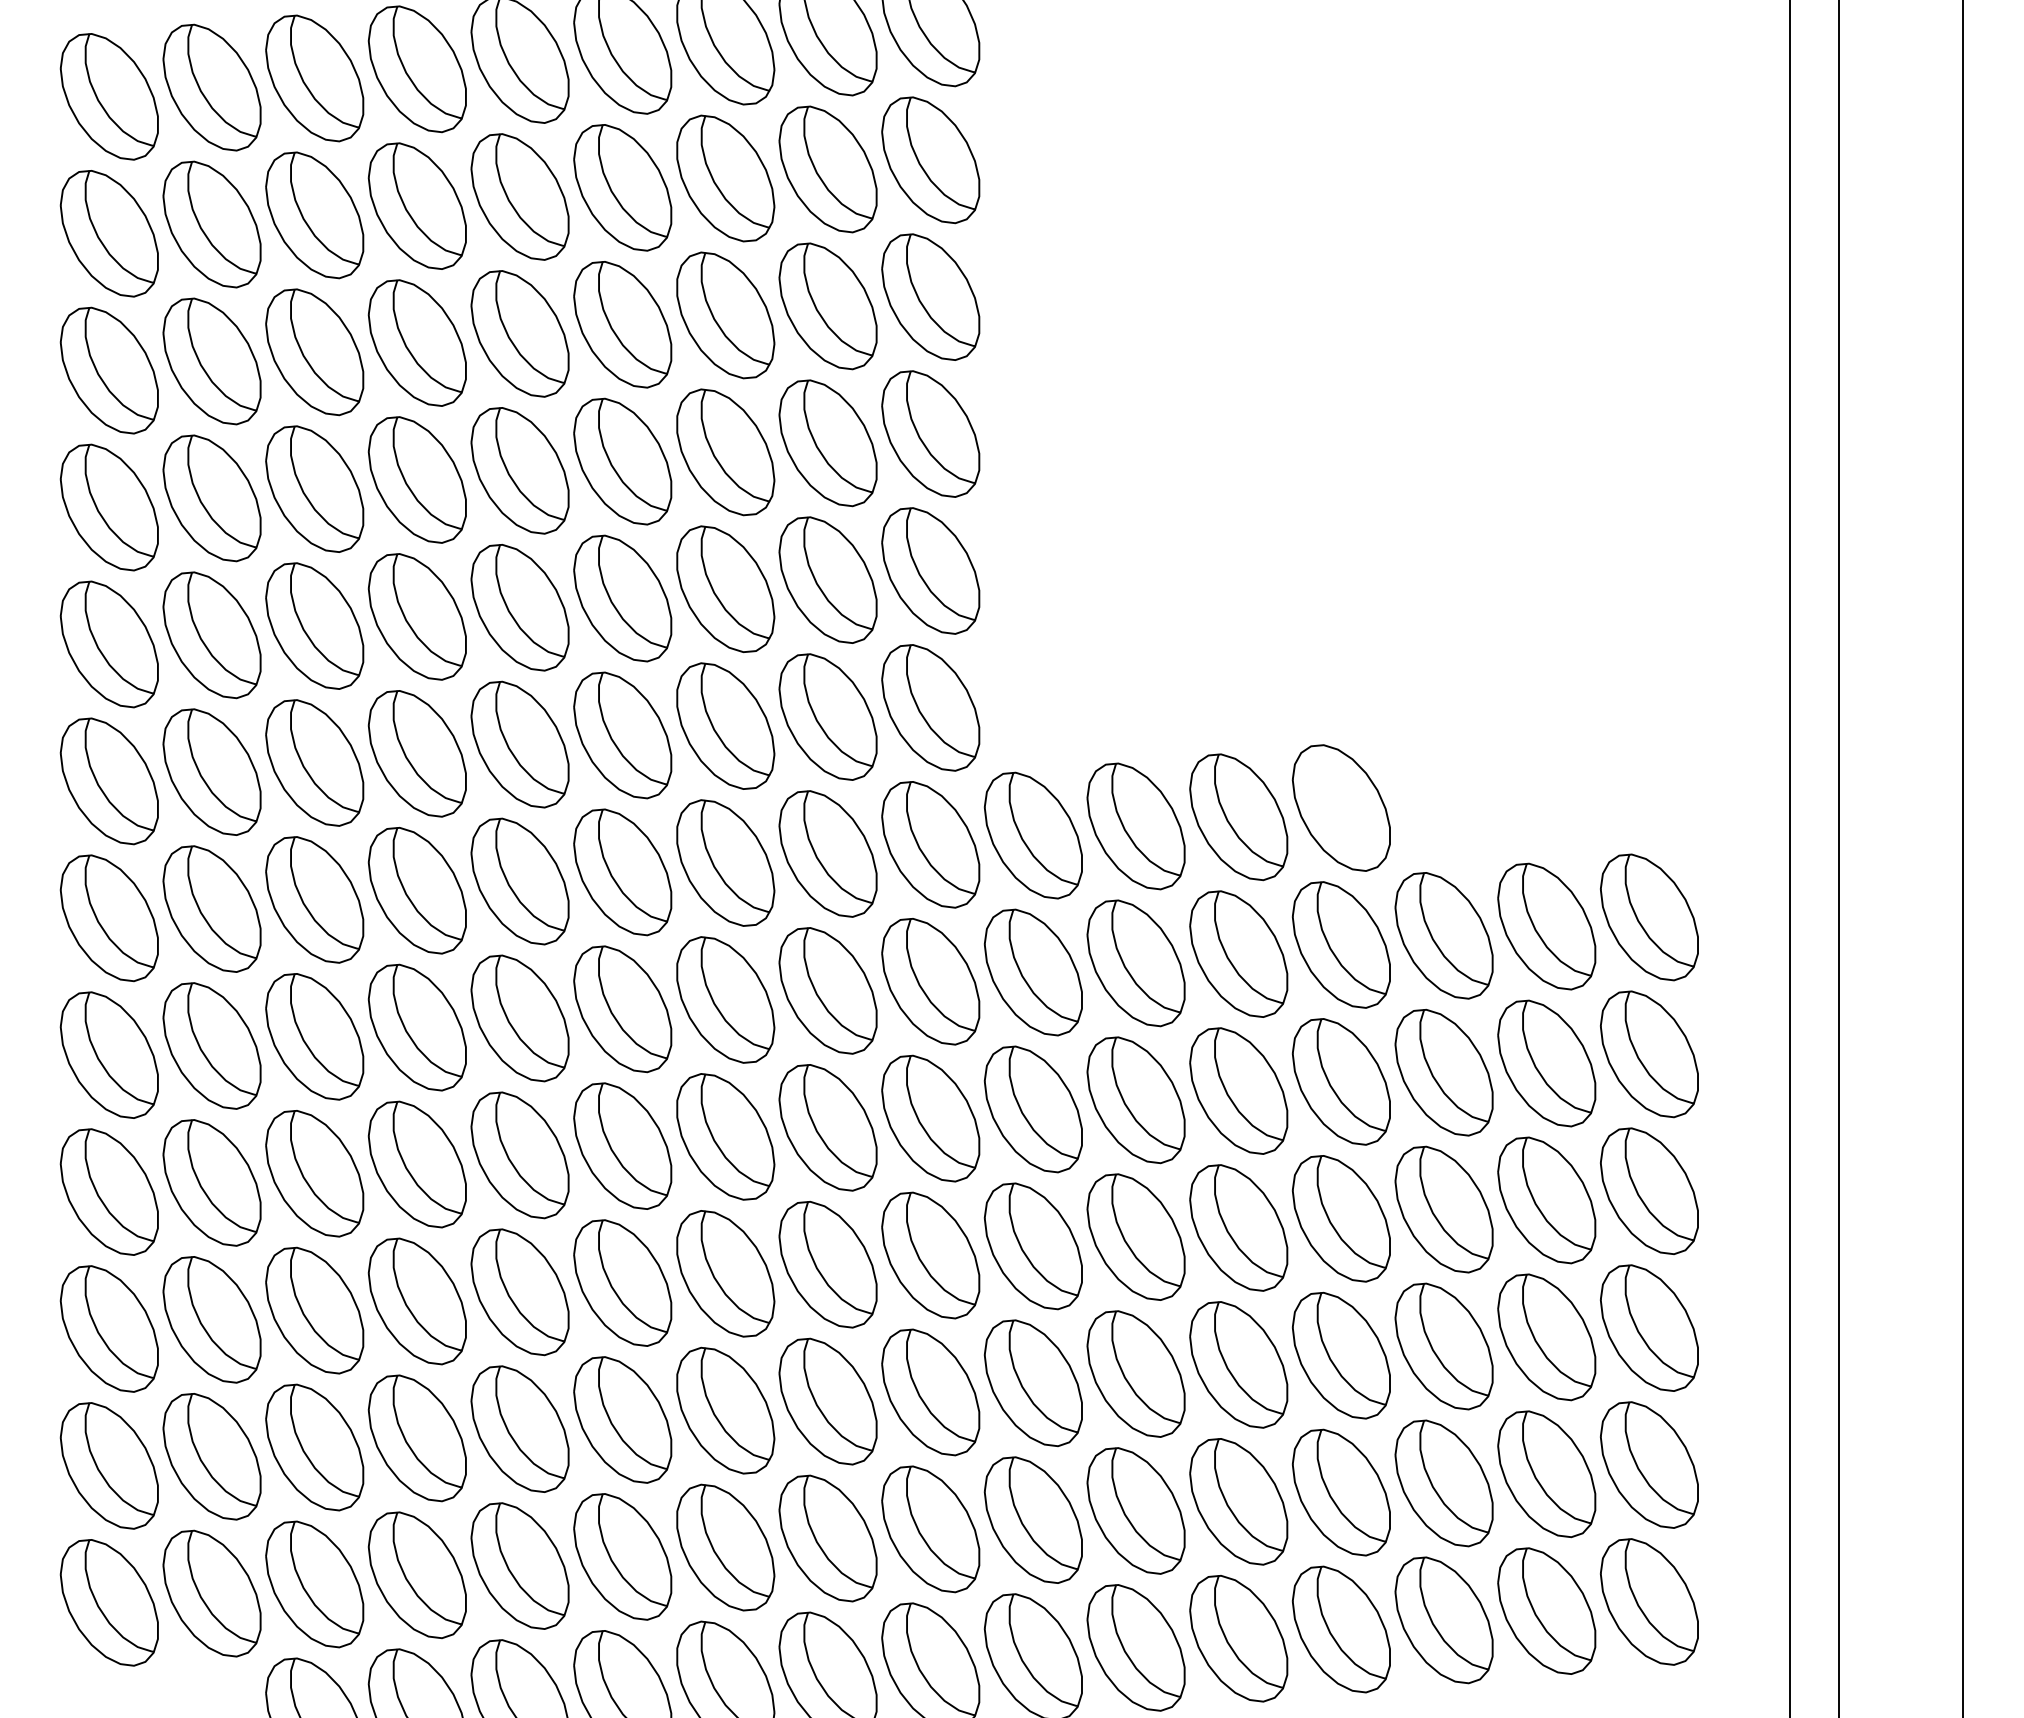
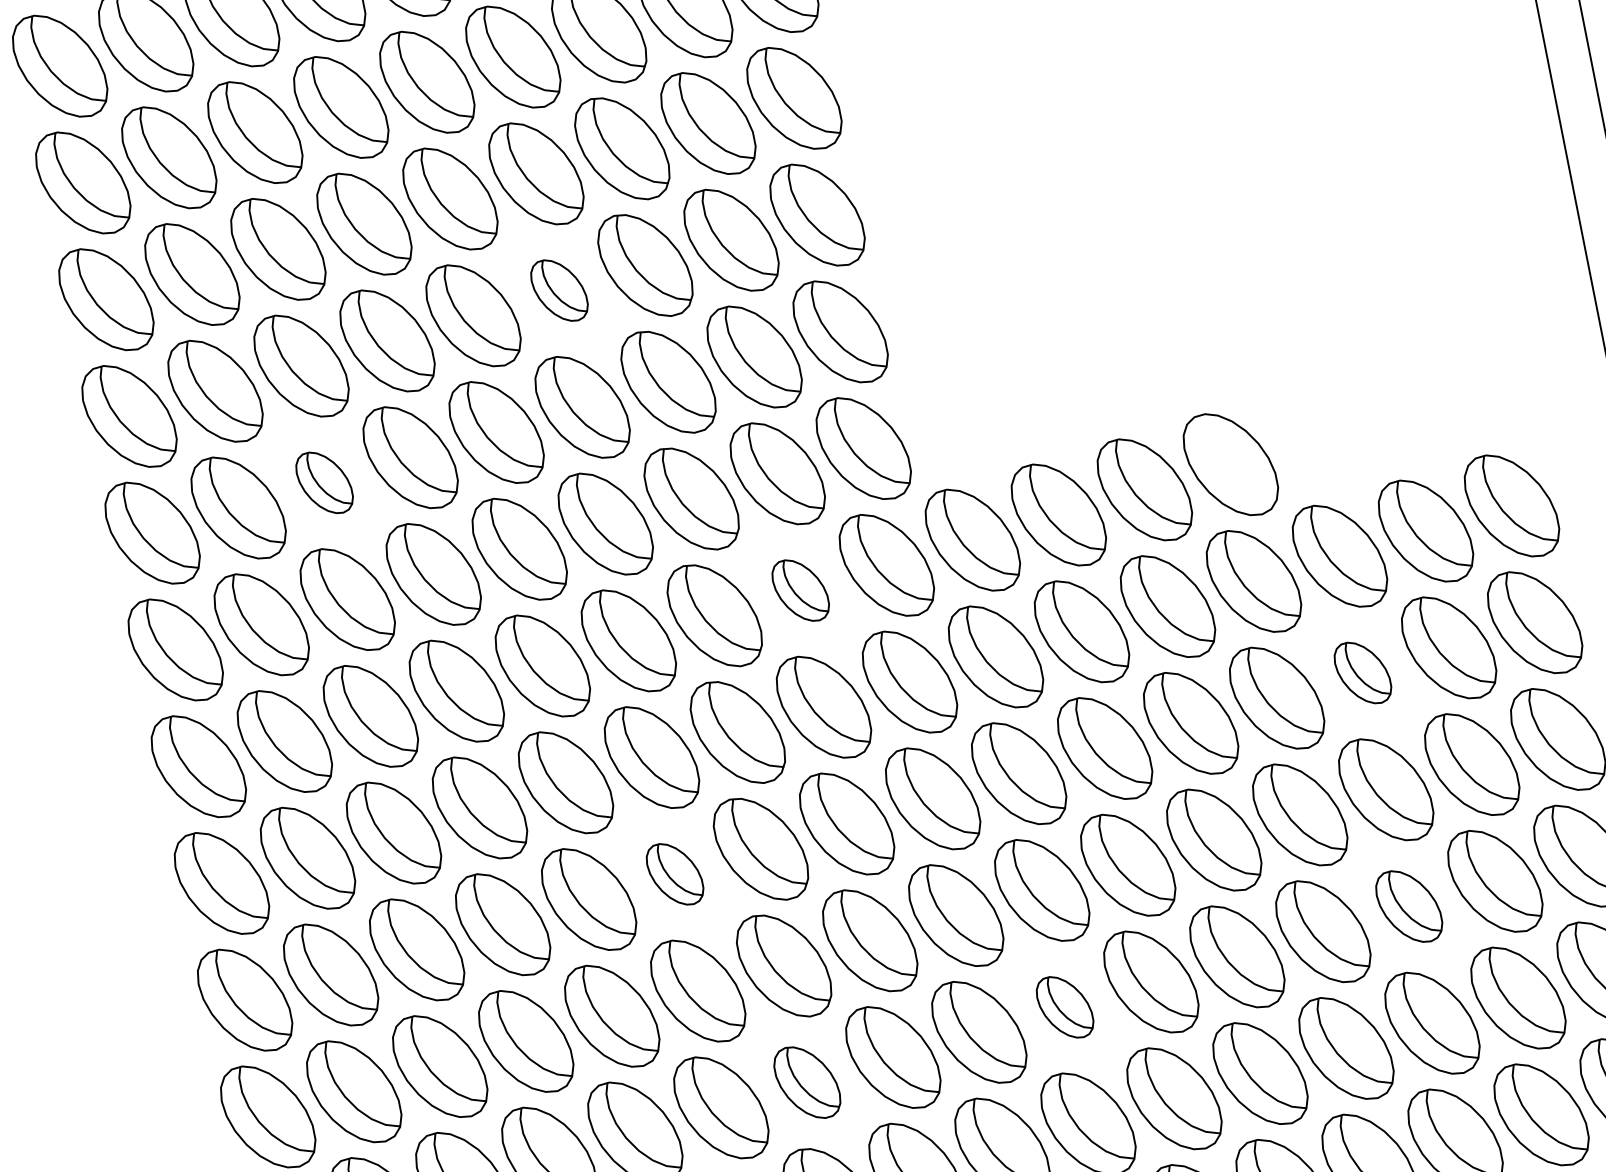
part: (622, 461) -> (559, 290), size x0.6
part: (314, 625) -> (324, 482), size x0.6
part: (827, 853) -> (800, 590), size x0.6
part: (1443, 1072) -> (1362, 673), size x0.6
part: (622, 1145) -> (674, 873), size x0.6
part: (1443, 1346) -> (1408, 906), size x0.7
part: (1032, 1383) -> (1064, 1007), size x0.6
part: (725, 1410) -> (807, 1082), size x0.7

